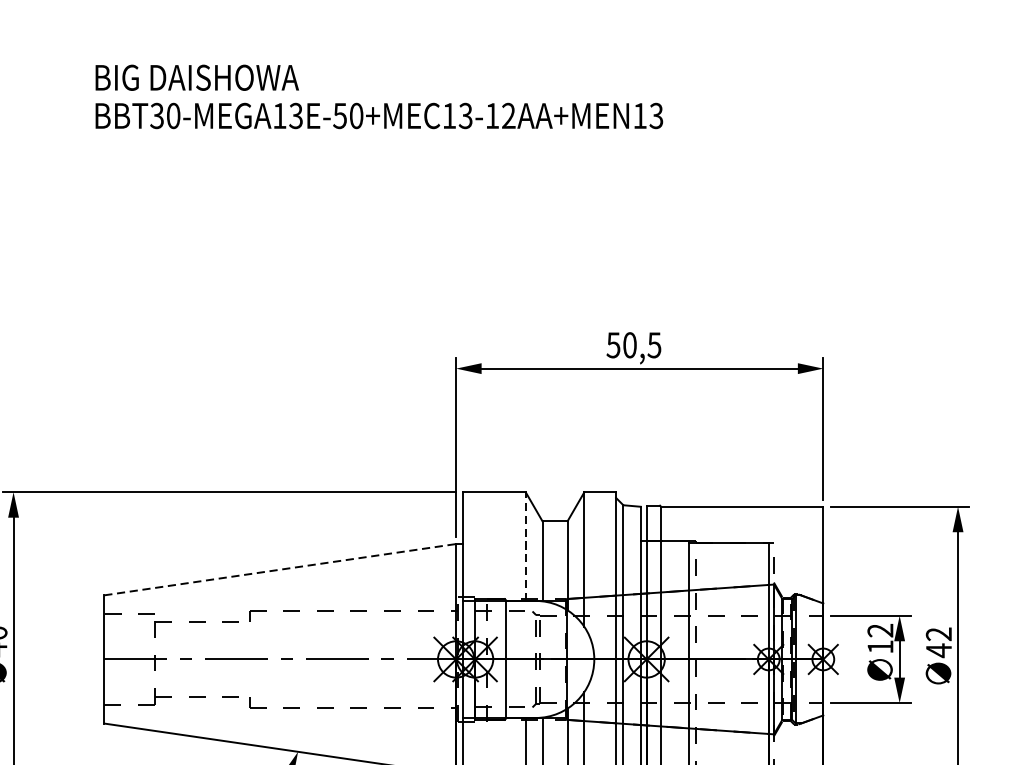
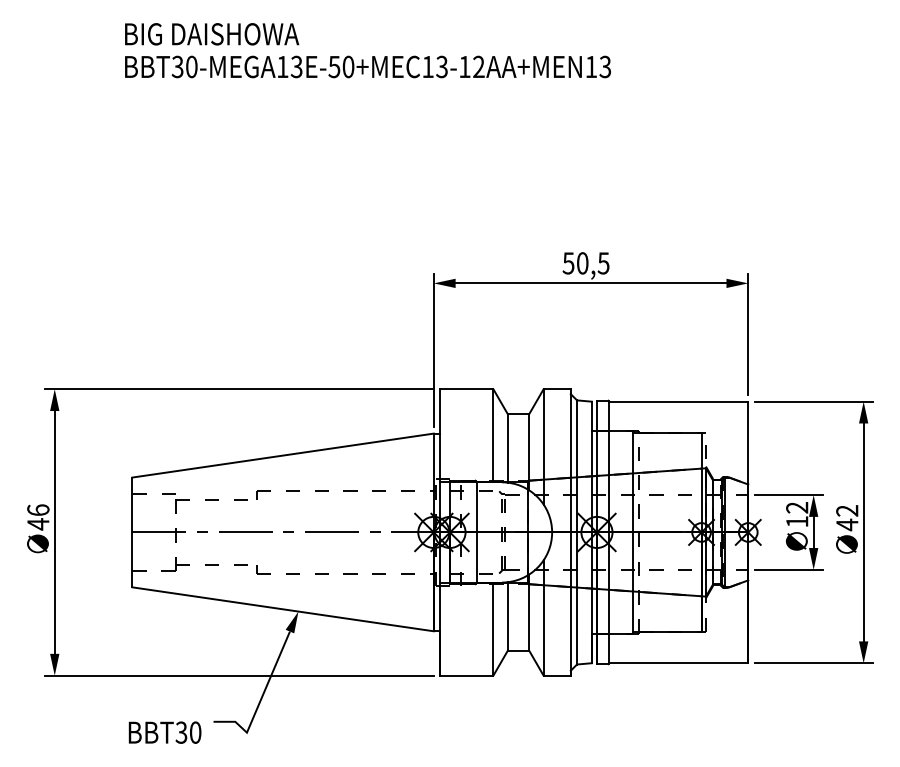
line: (525, 546) -> (493, 435), dashed -> solid
line: (280, 569) -> (283, 455), dashed -> solid

